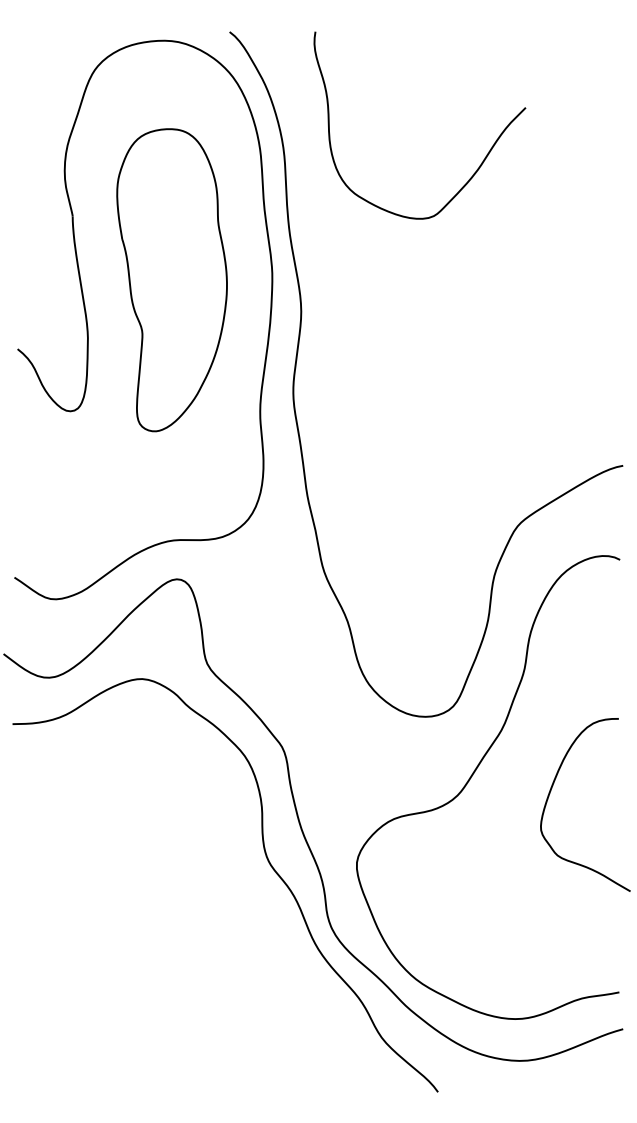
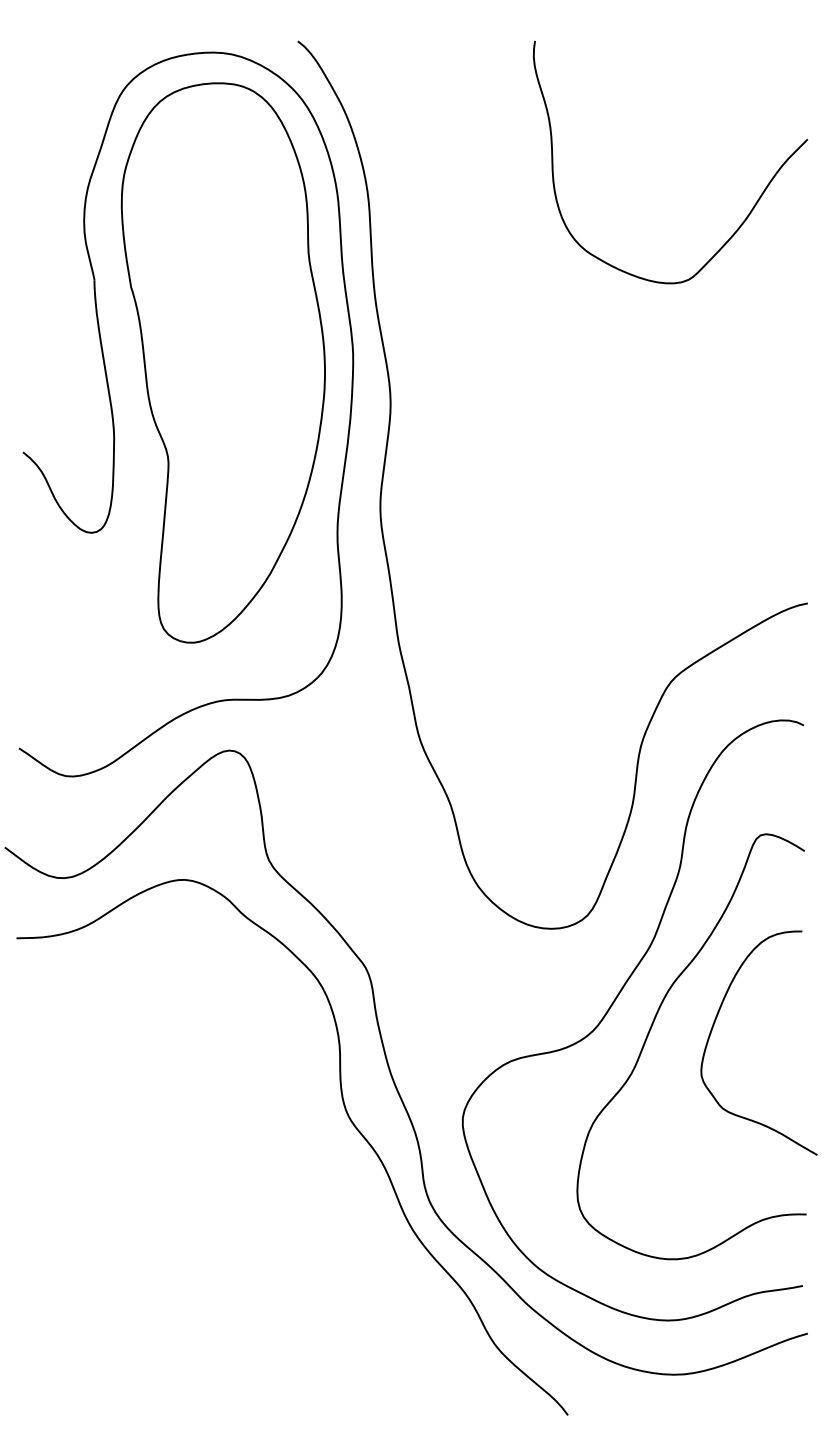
curve: (476, 170) -> (743, 220), moved
part: (171, 279) -> (222, 362), size x1.43
curve: (502, 794) -> (651, 1029), added

